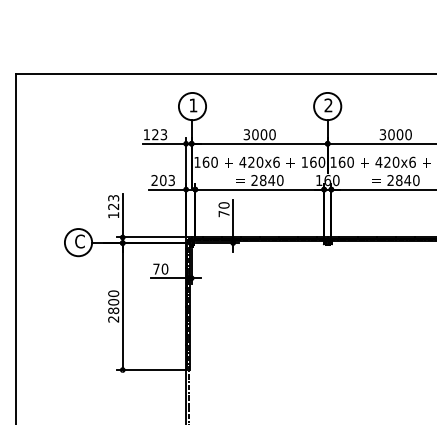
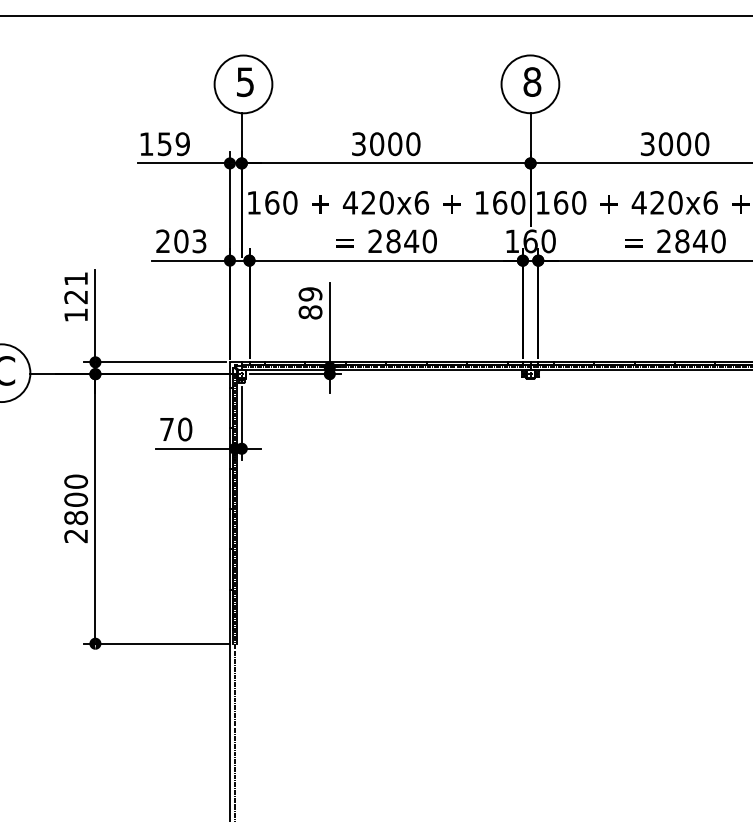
text: (193, 105) -> (245, 82), 1 -> 5
text: (328, 105) -> (532, 82), 2 -> 8
text: (159, 134) -> (173, 143), 123 -> 159
text: (113, 198) -> (75, 279), 123 -> 121
text: (223, 209) -> (309, 302), 70 -> 89

